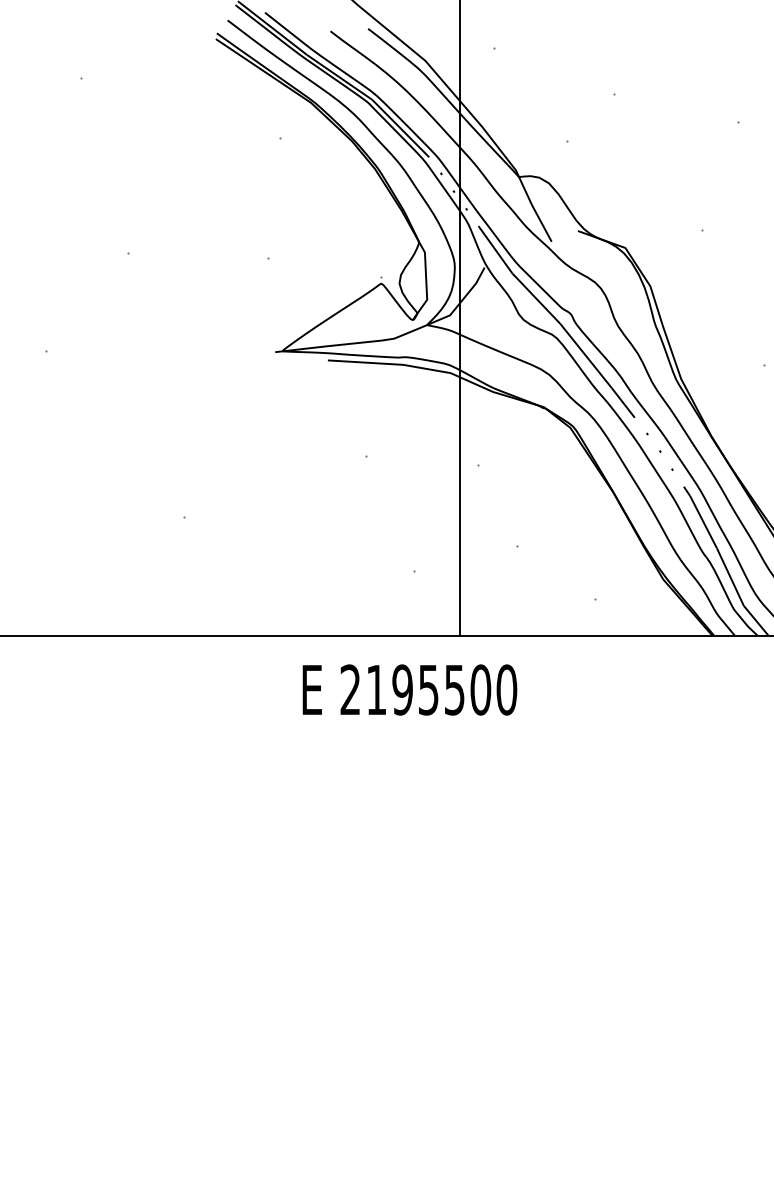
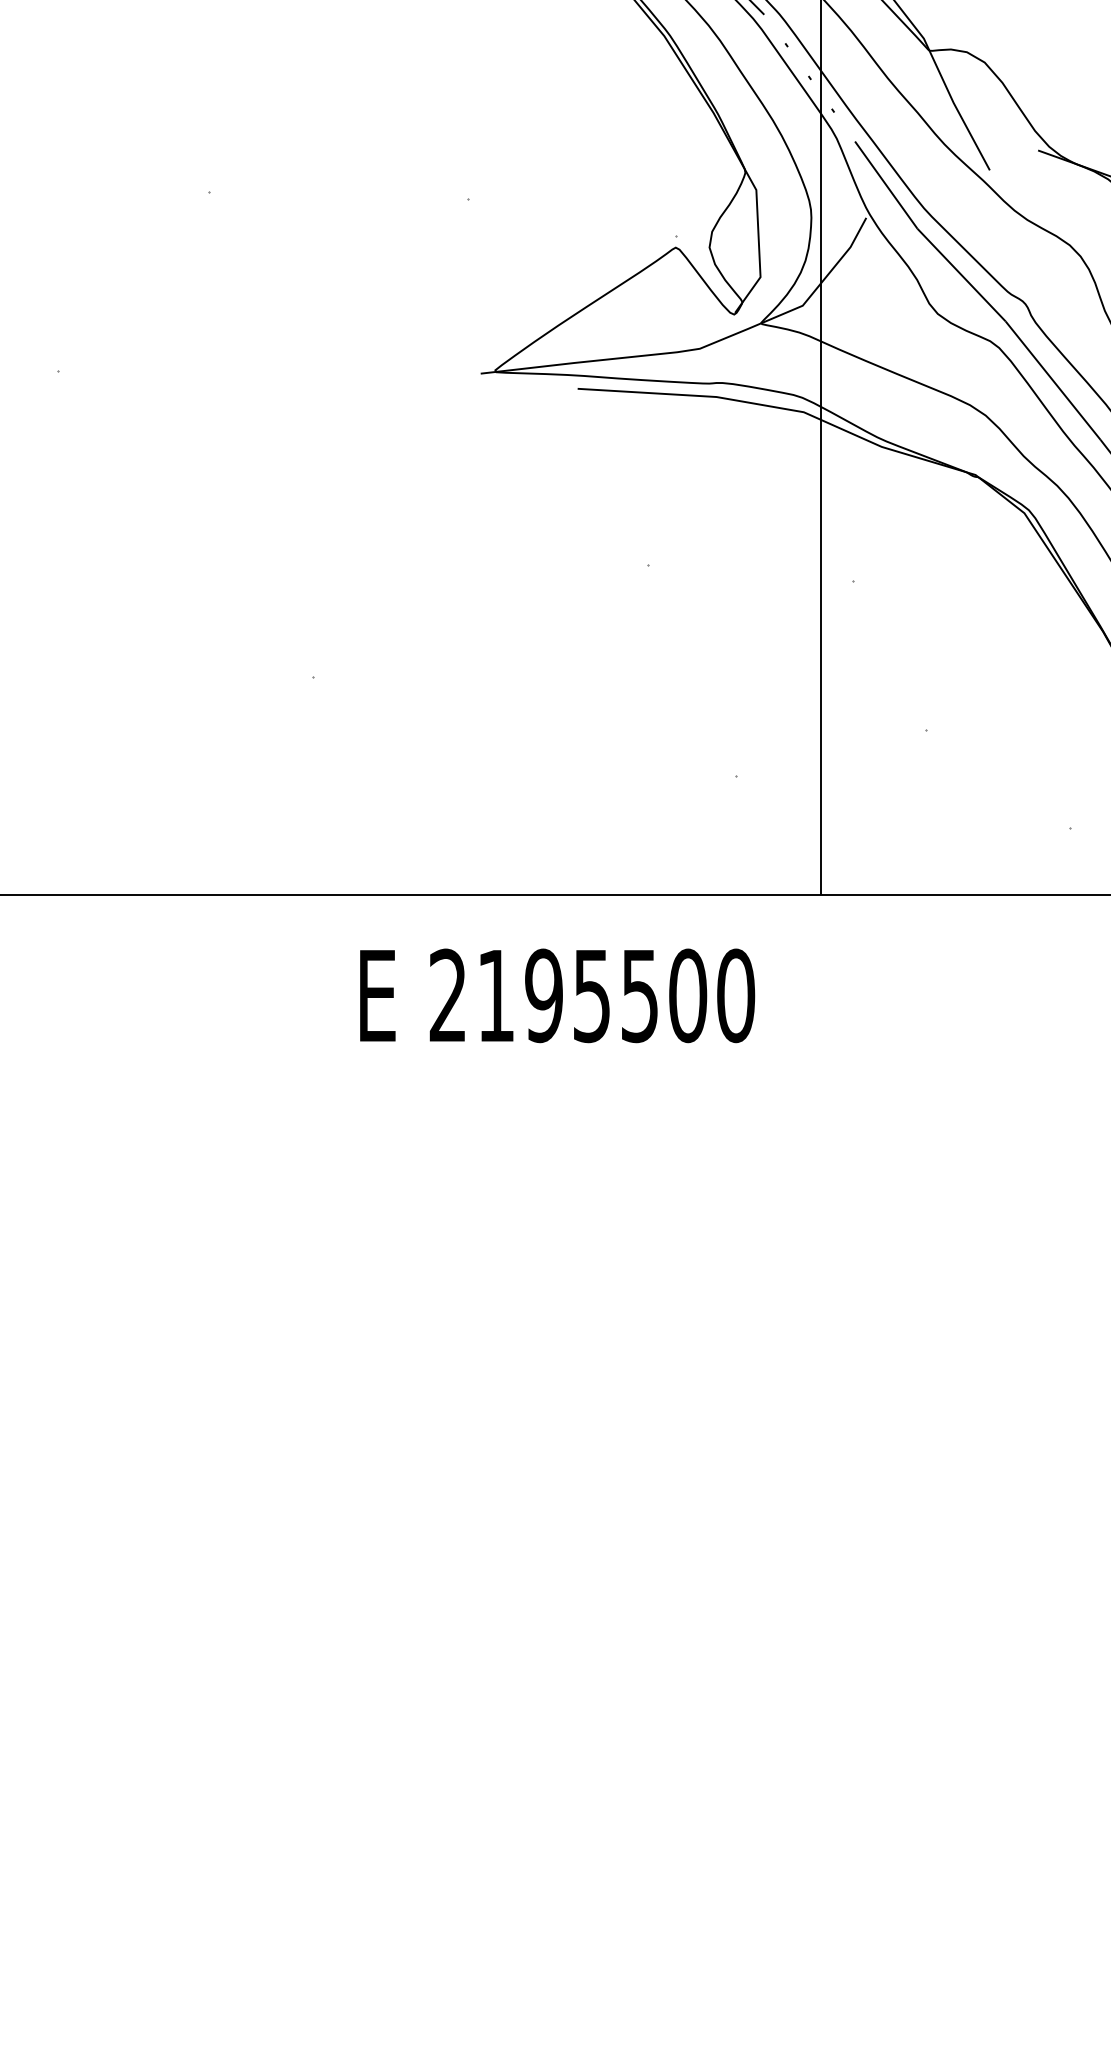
text: (409, 689) -> (556, 994), moved

